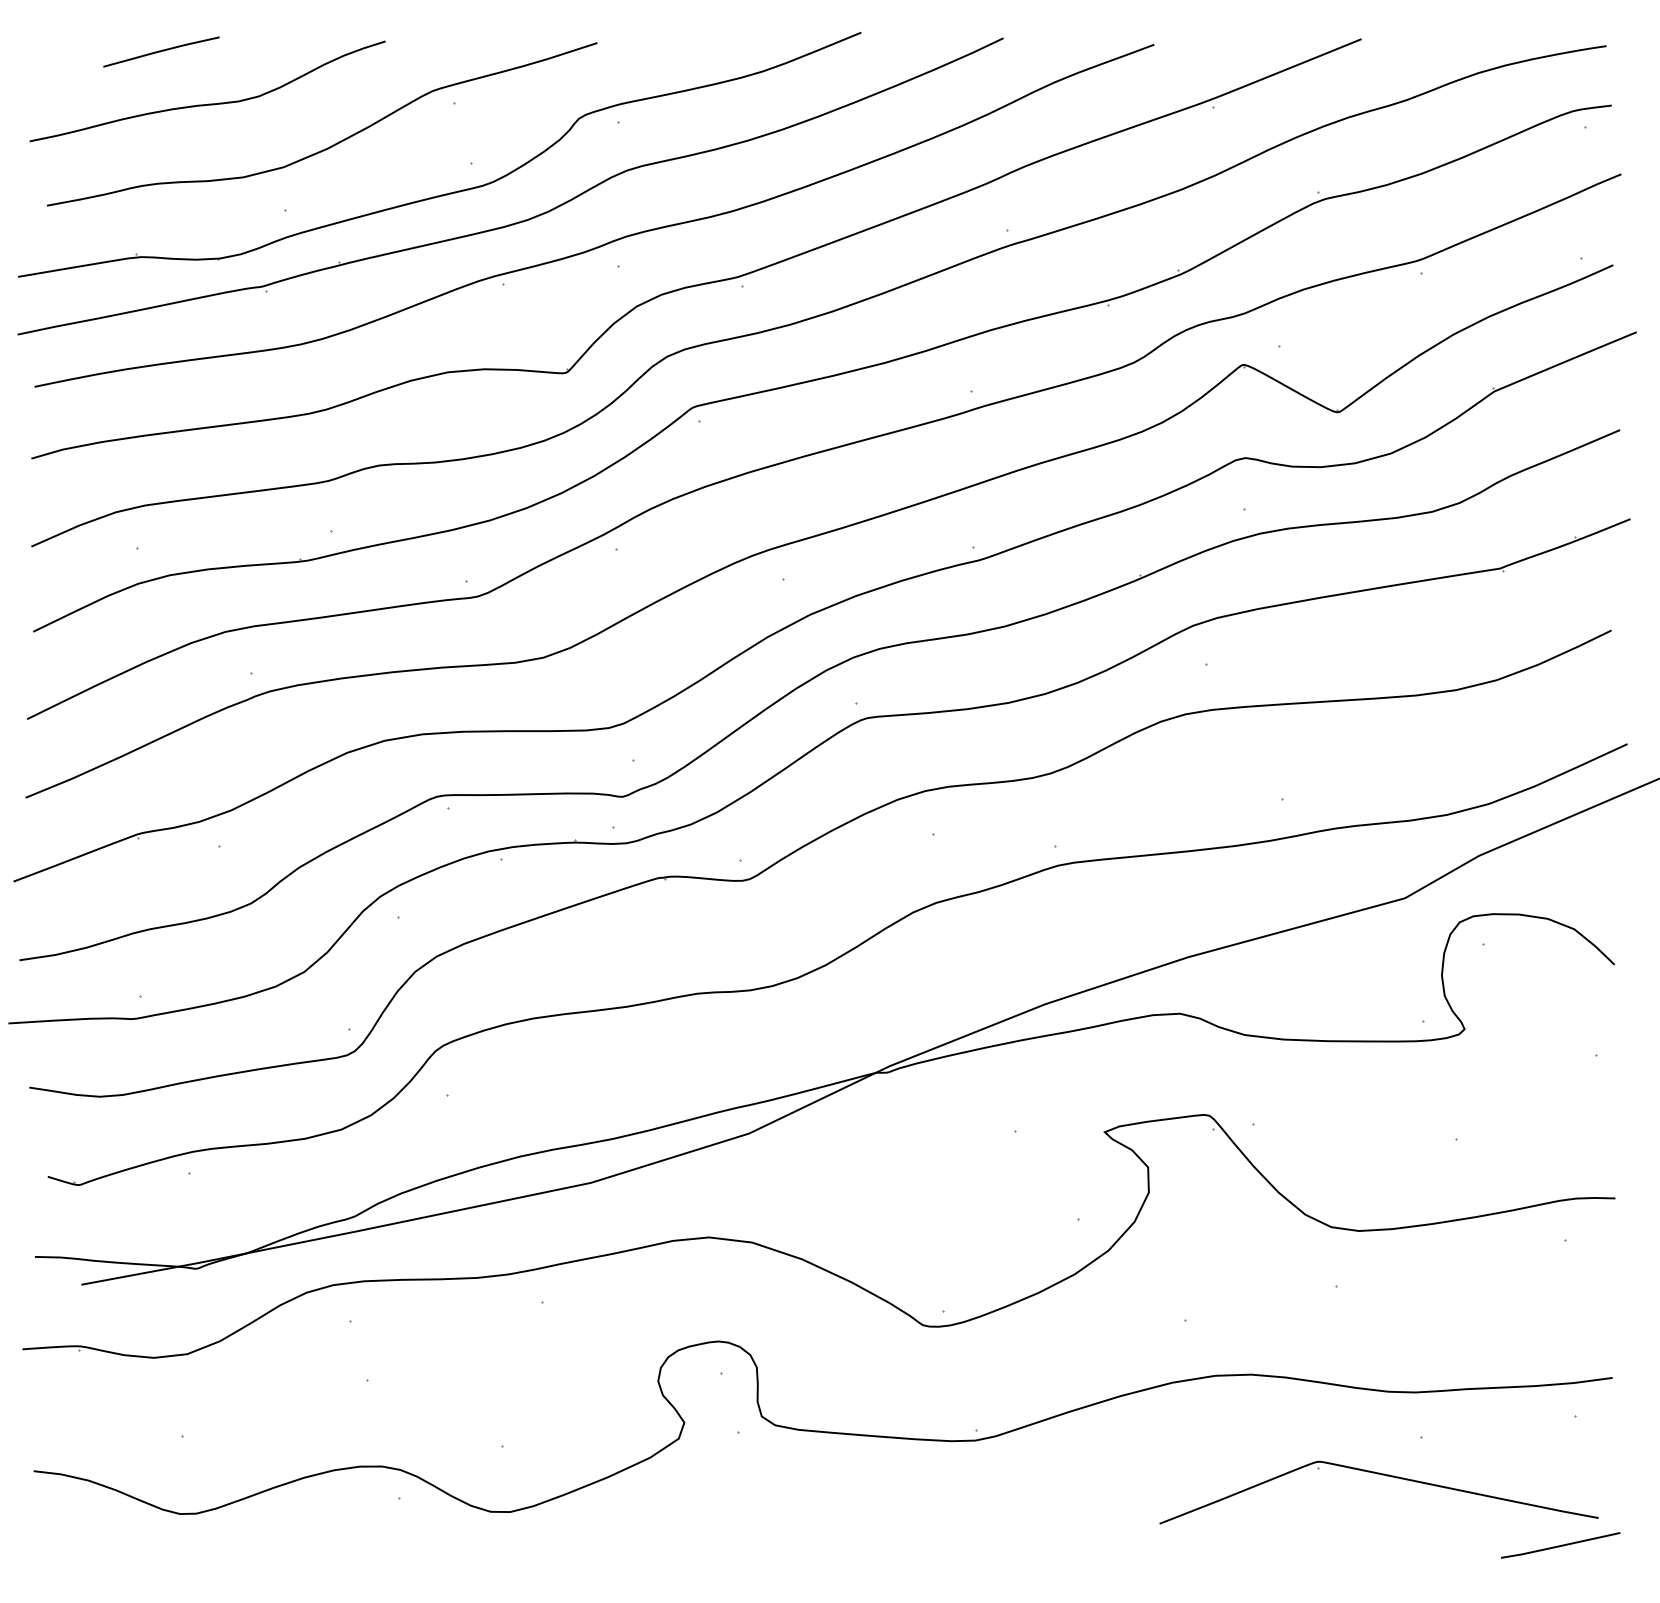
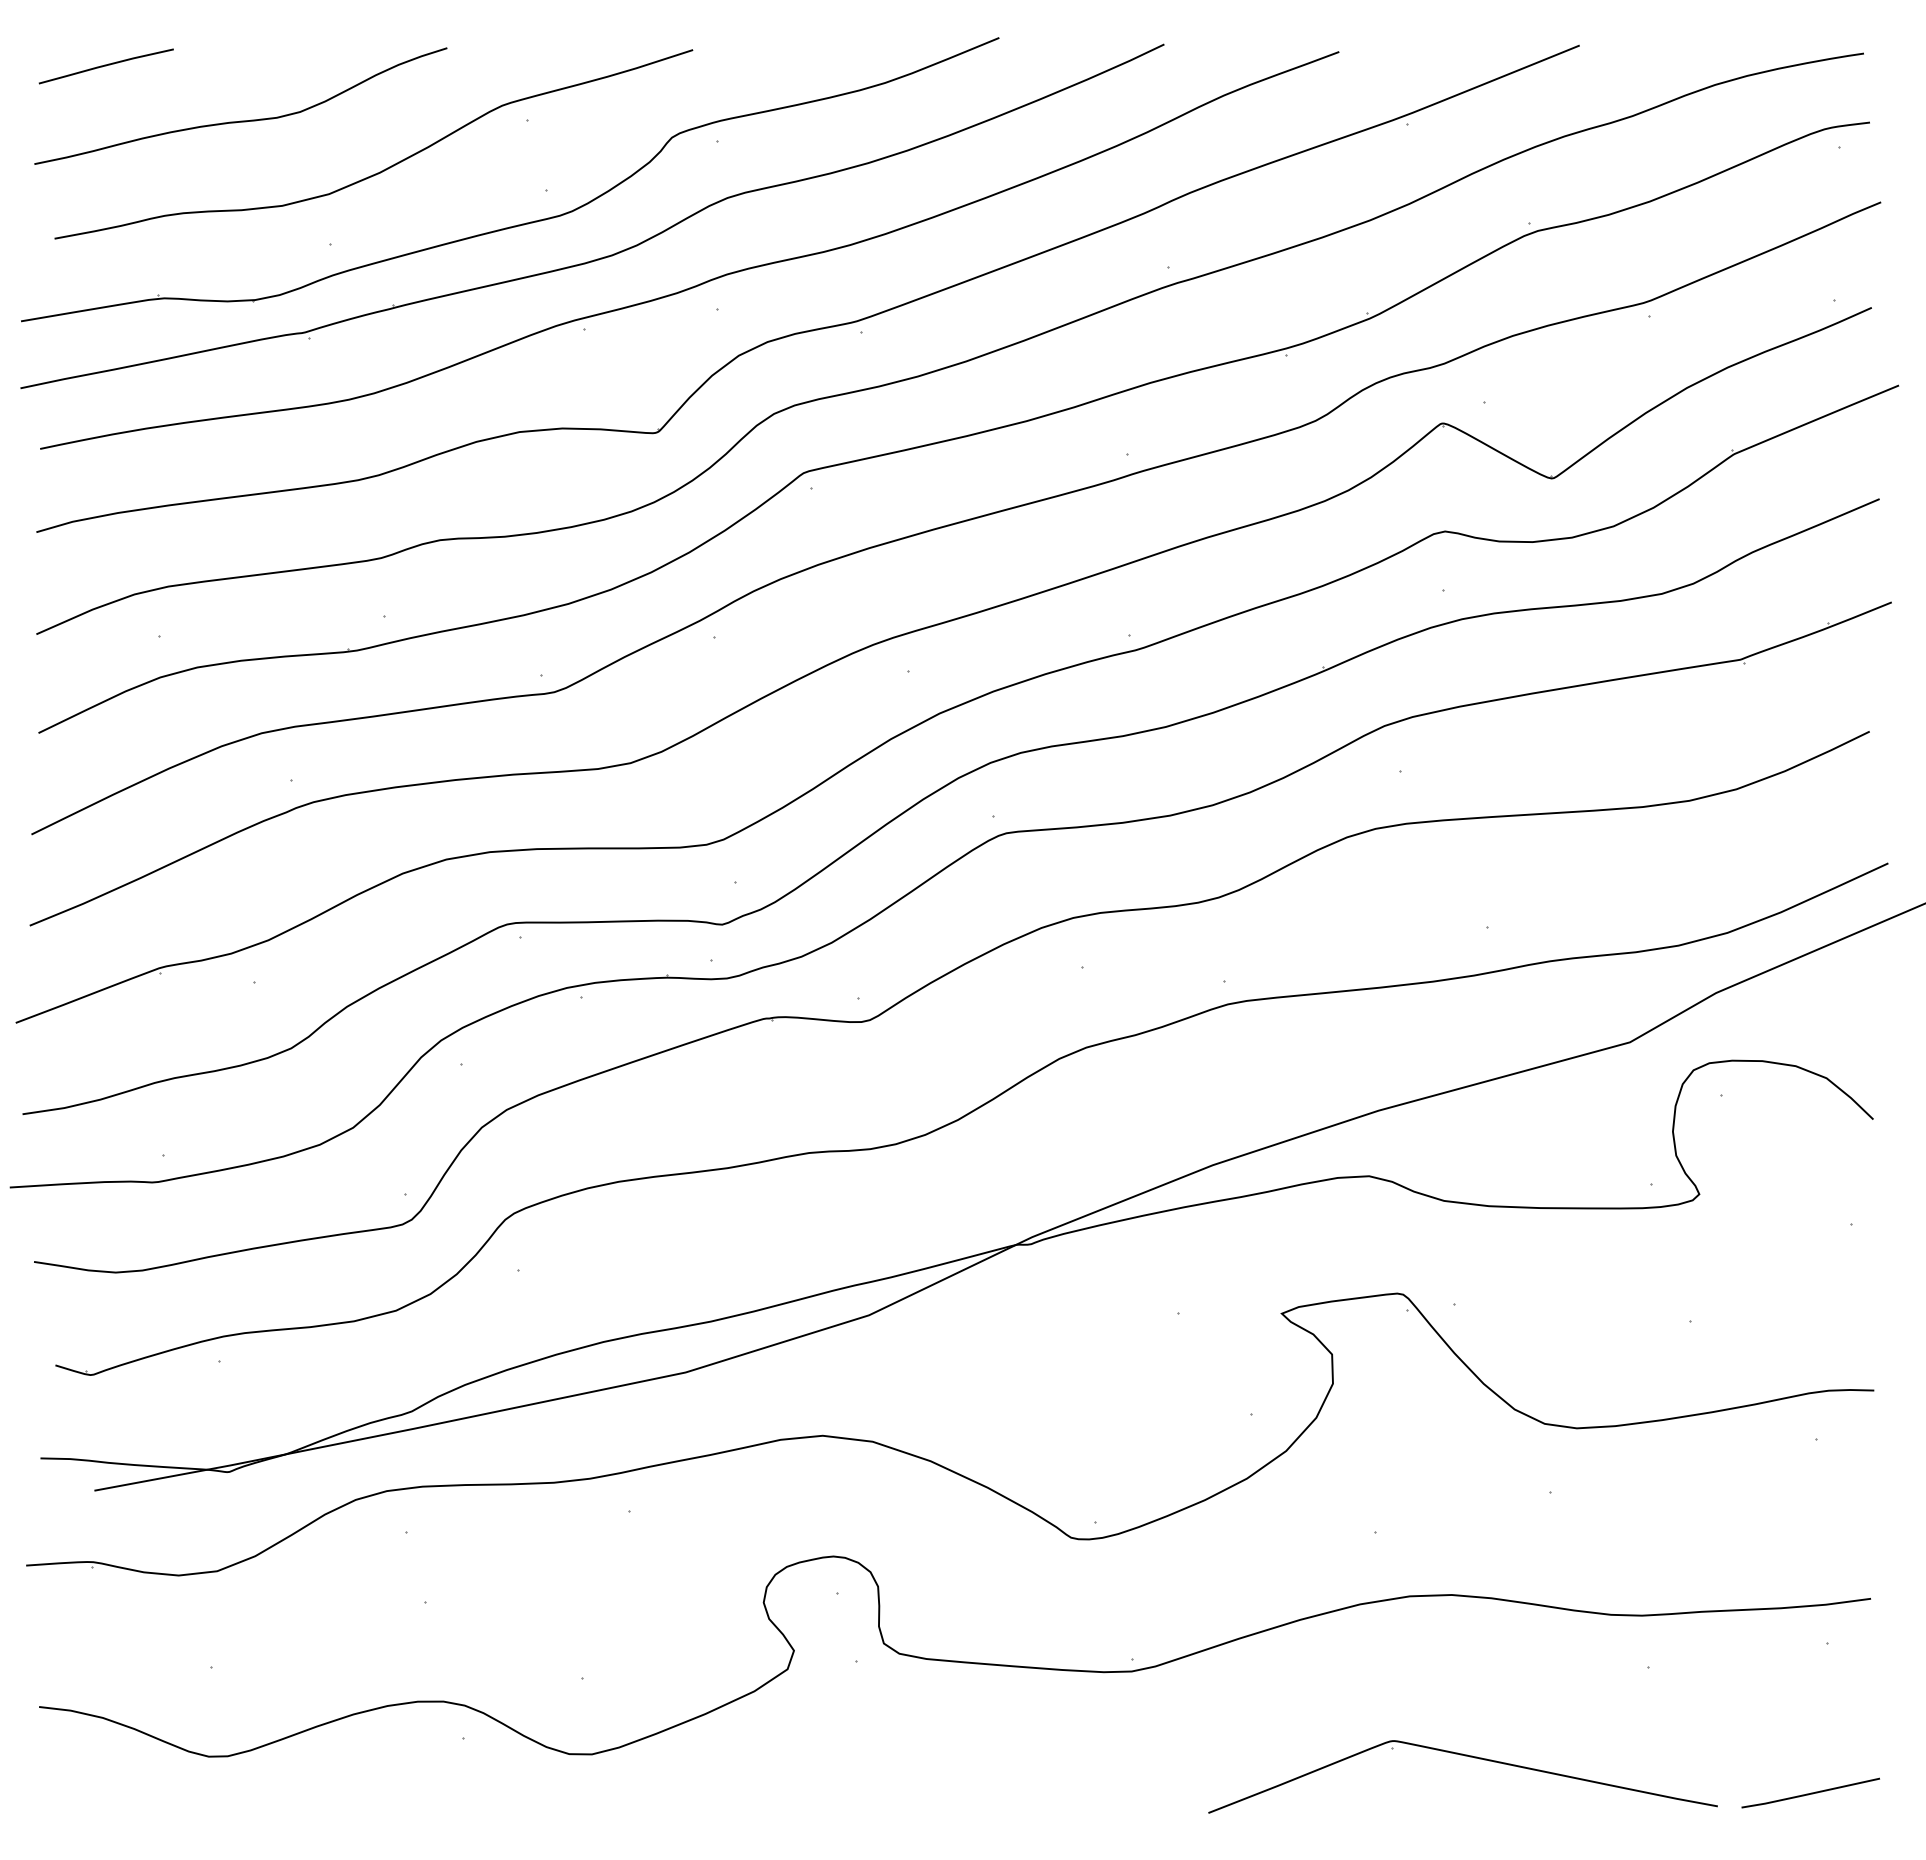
line: (160, 52) -> (105, 66), moved
part: (1381, 1475) -> (1465, 1756), moved

